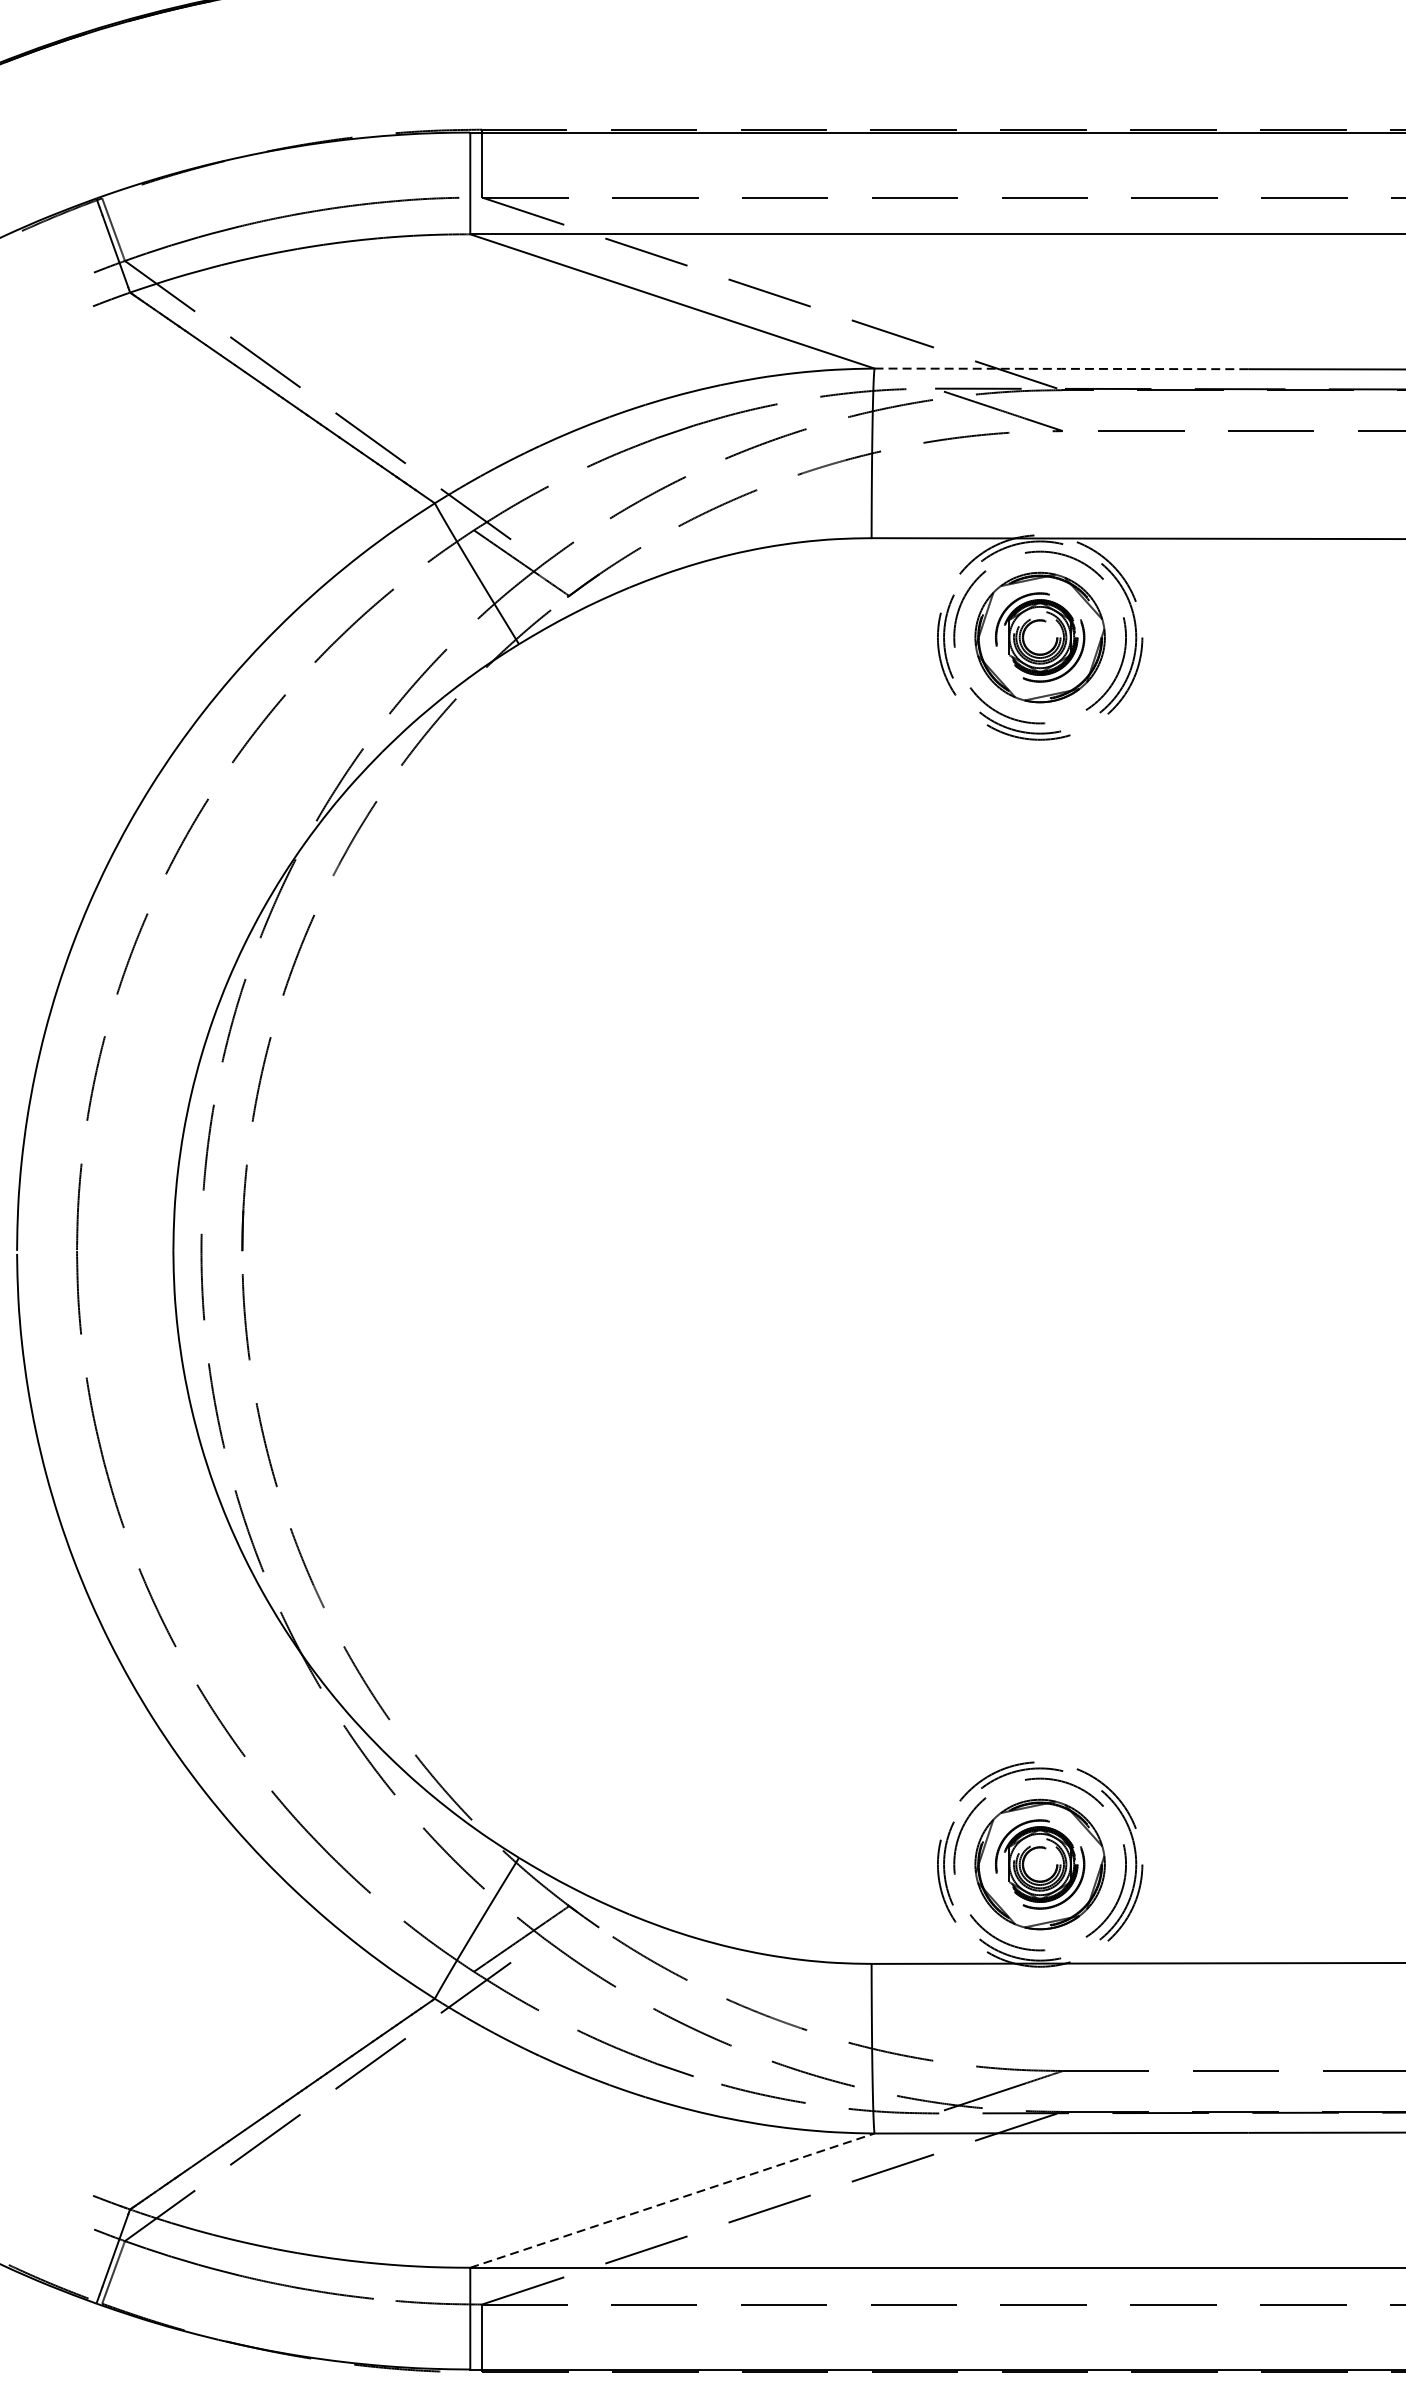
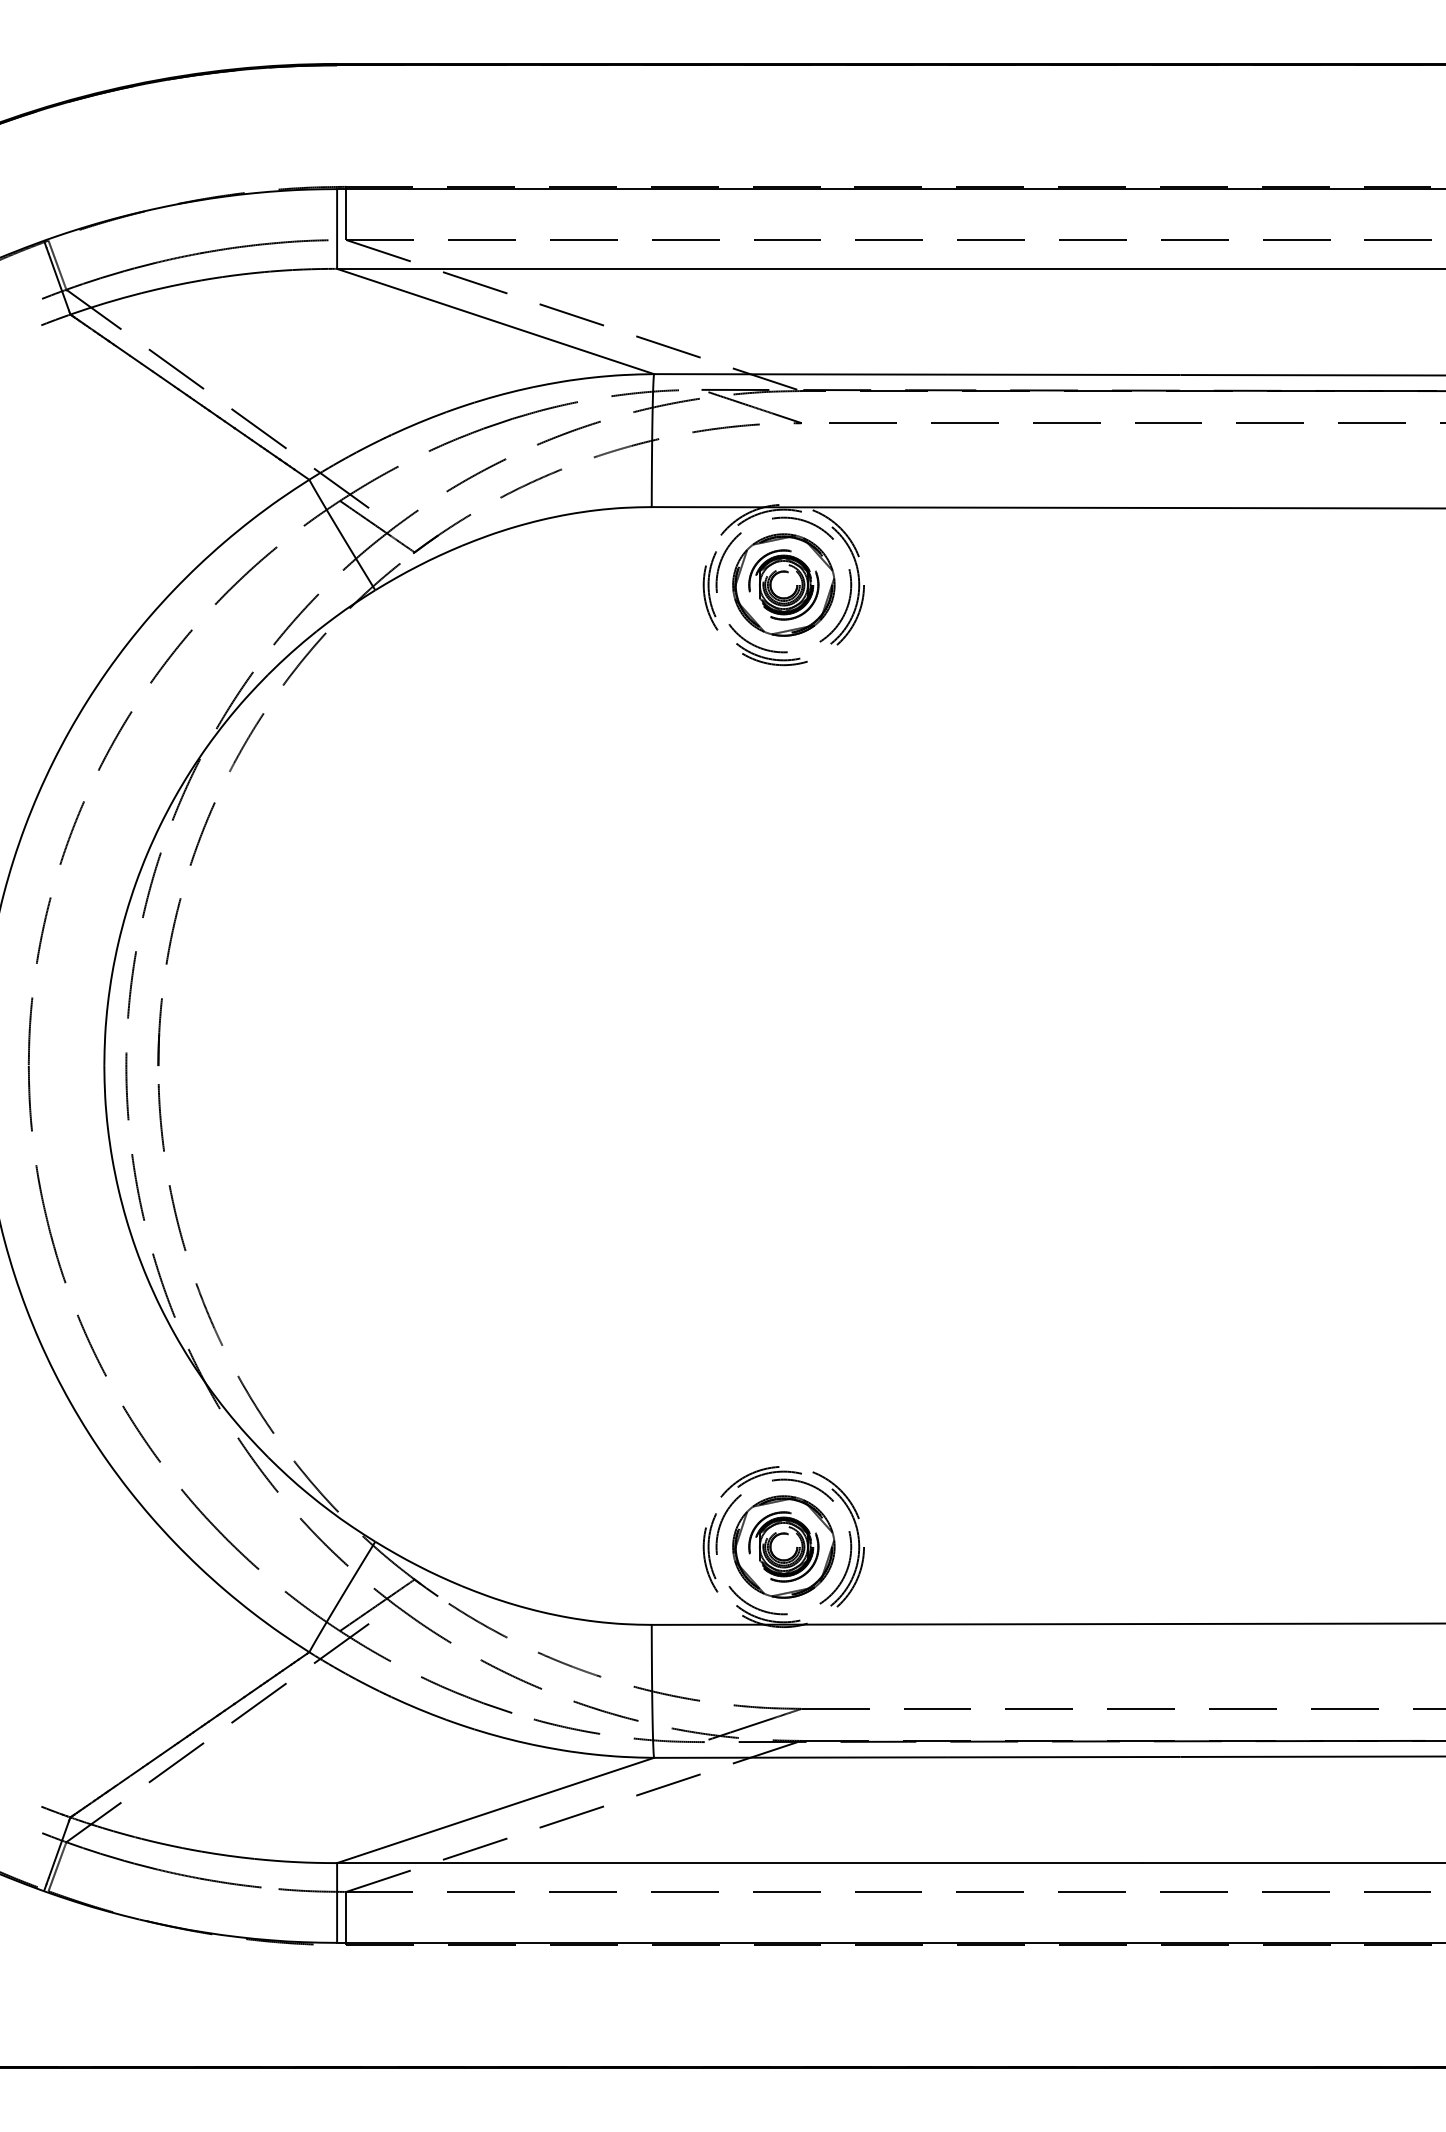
line: (1061, 369) -> (800, 374), dashed -> solid
line: (672, 2200) -> (495, 1810), dashed -> solid

